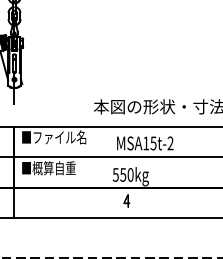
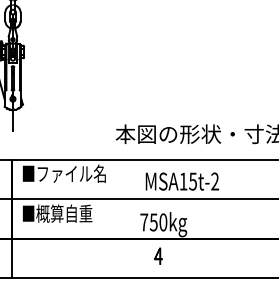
text: (115, 174) -> (143, 221), 550kg -> 750kg

